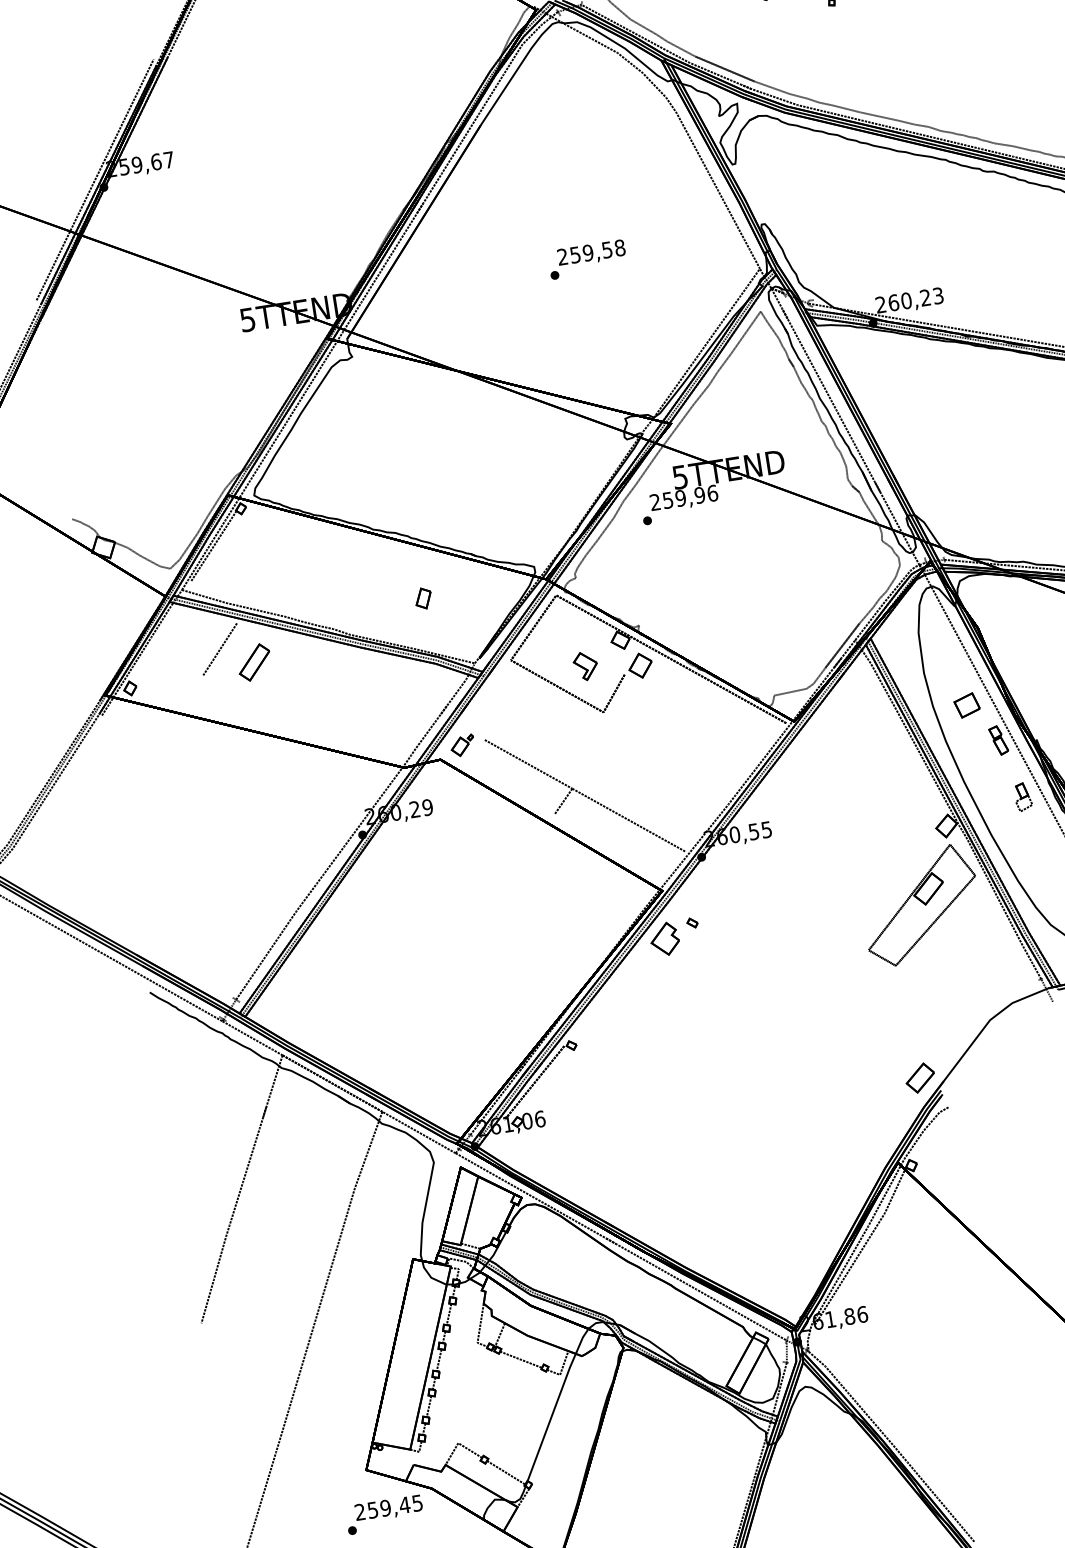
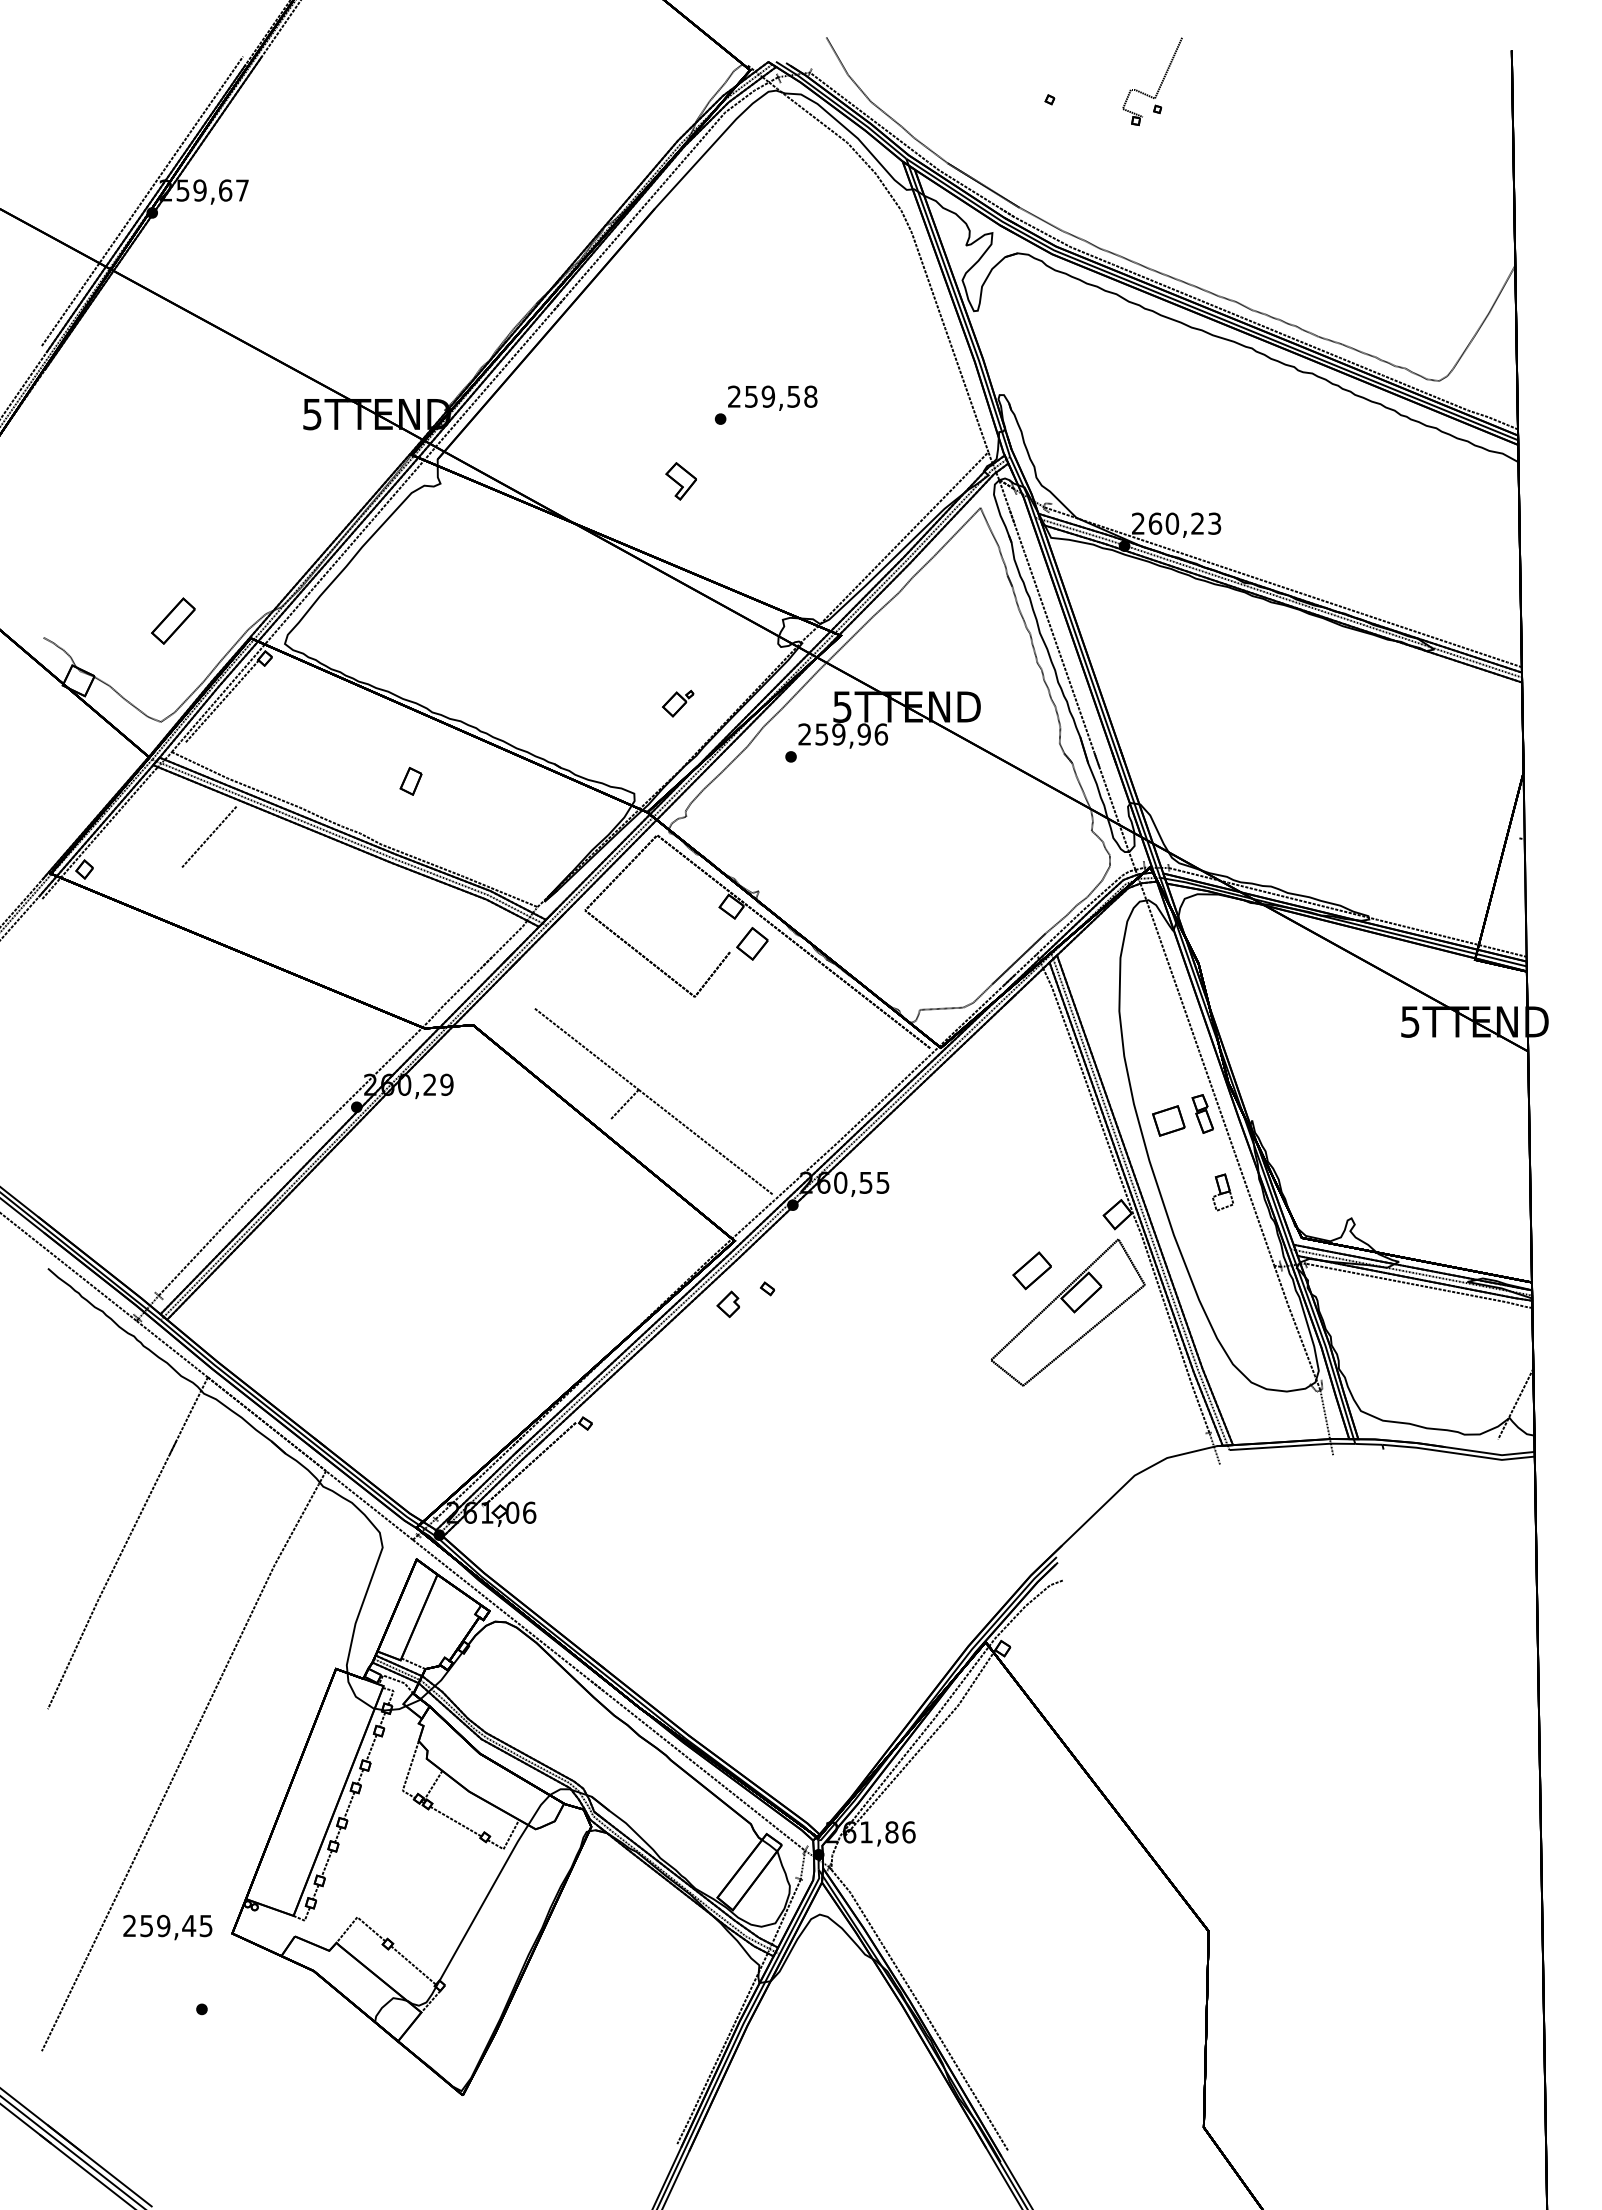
part: (423, 597) -> (410, 780), moved
part: (254, 662) -> (173, 620), moved
part: (585, 666) -> (680, 481), moved
part: (966, 705) -> (1168, 1120), moved
part: (463, 745) -> (678, 703), moved
part: (664, 939) -> (728, 1304), size x0.6
part: (919, 1077) -> (1031, 1270), moved
text: (388, 1508) -> (167, 1927), moved

